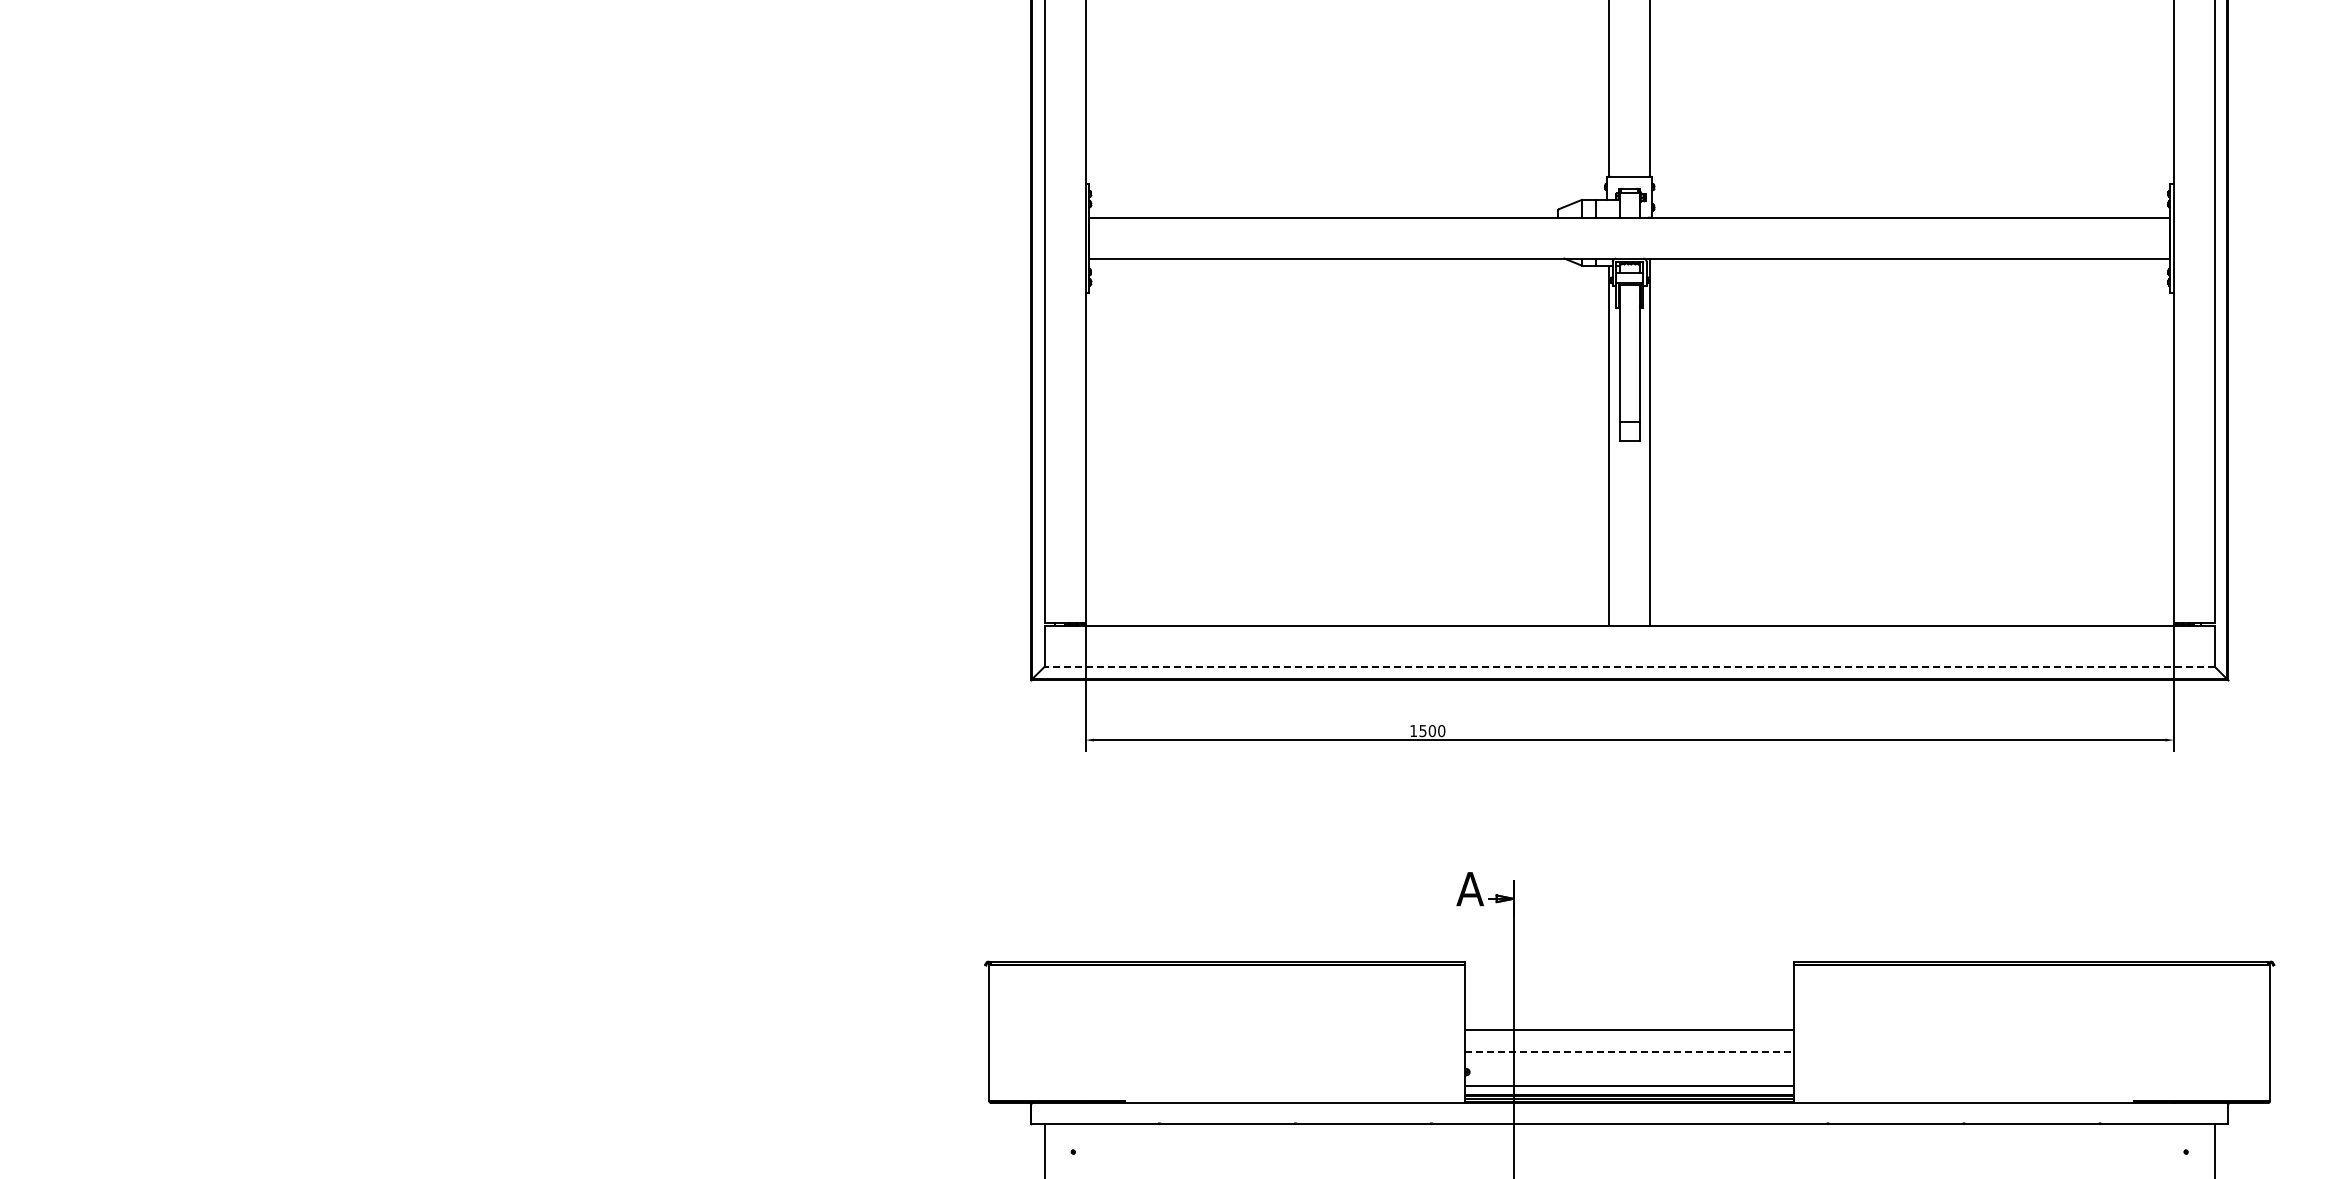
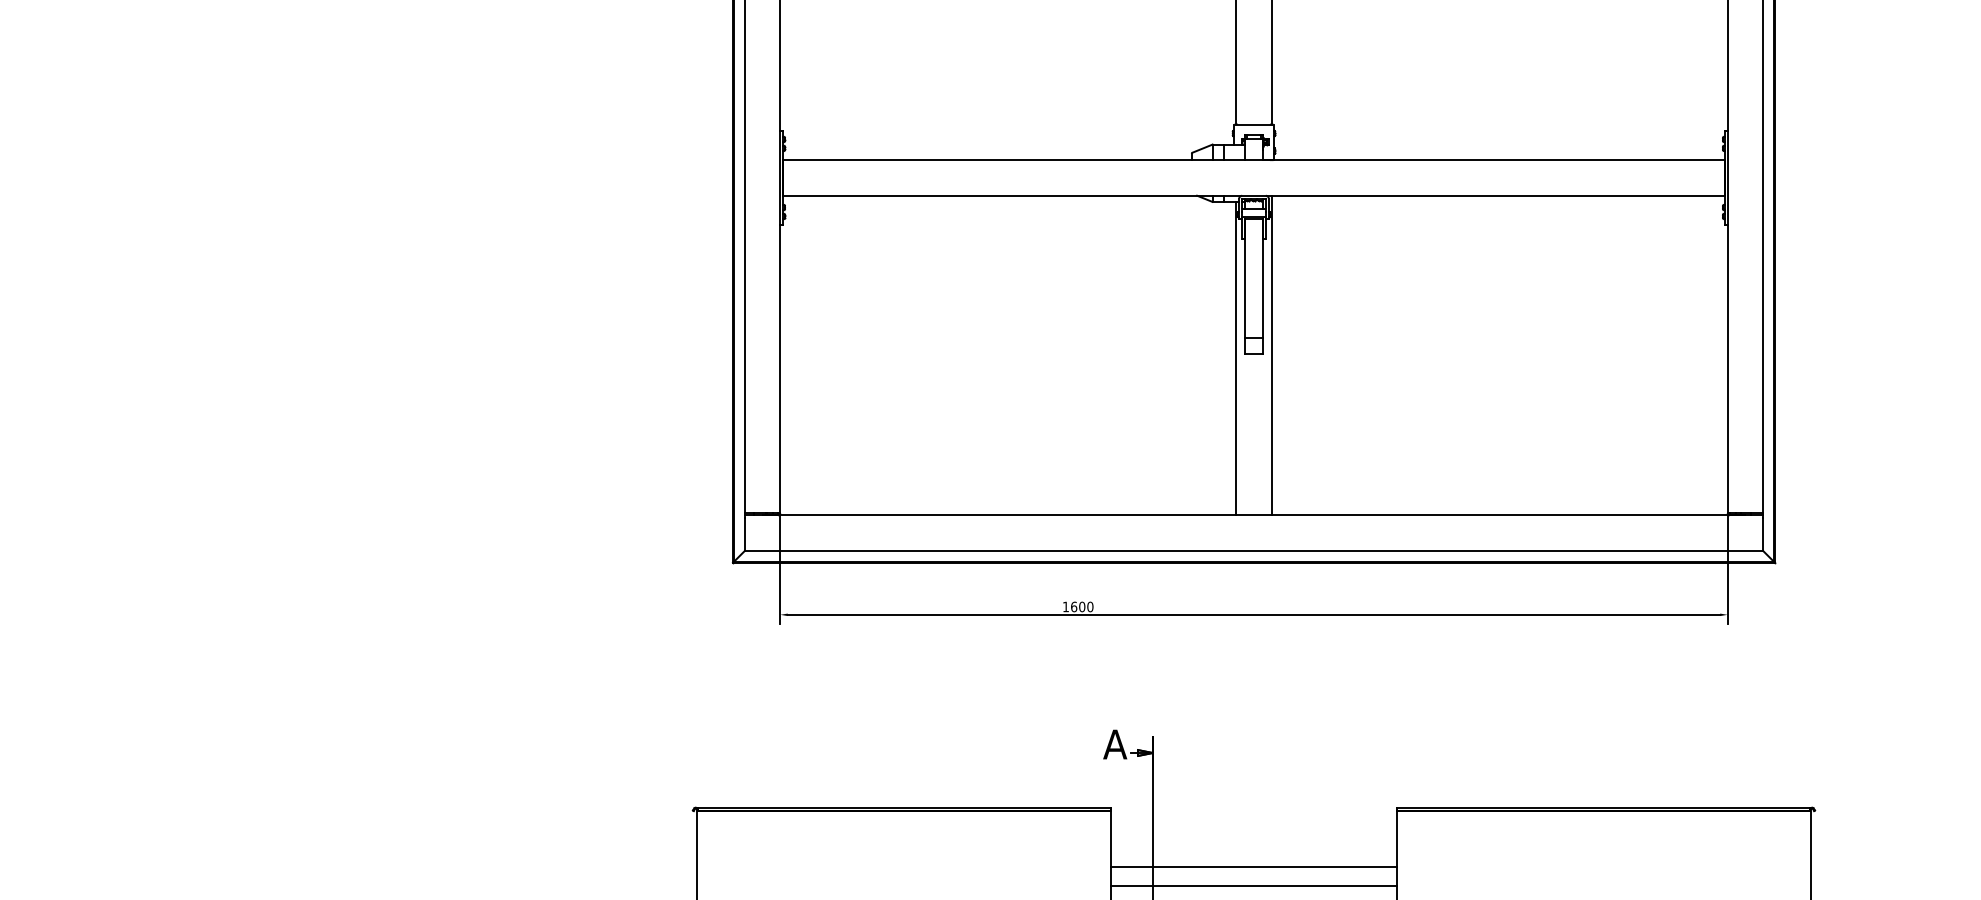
line: (1629, 666) -> (1253, 550), dashed -> solid
text: (1422, 731) -> (1073, 607), 1500 -> 1600
line: (1630, 1051) -> (1254, 885), dashed -> solid

